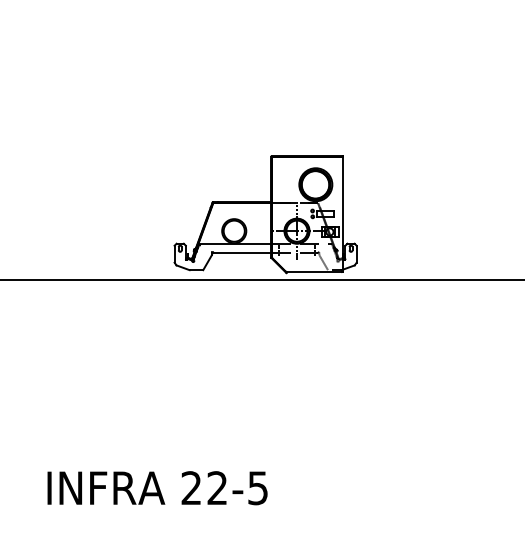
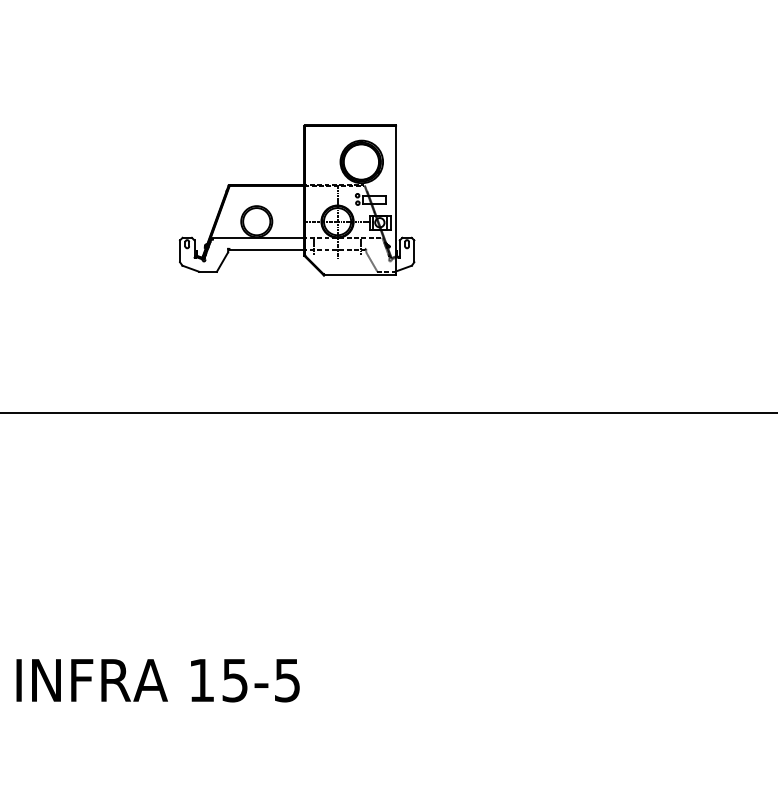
part: (265, 214) -> (297, 200), moved
text: (204, 488) -> (218, 680), 22-5 -> 15-5

